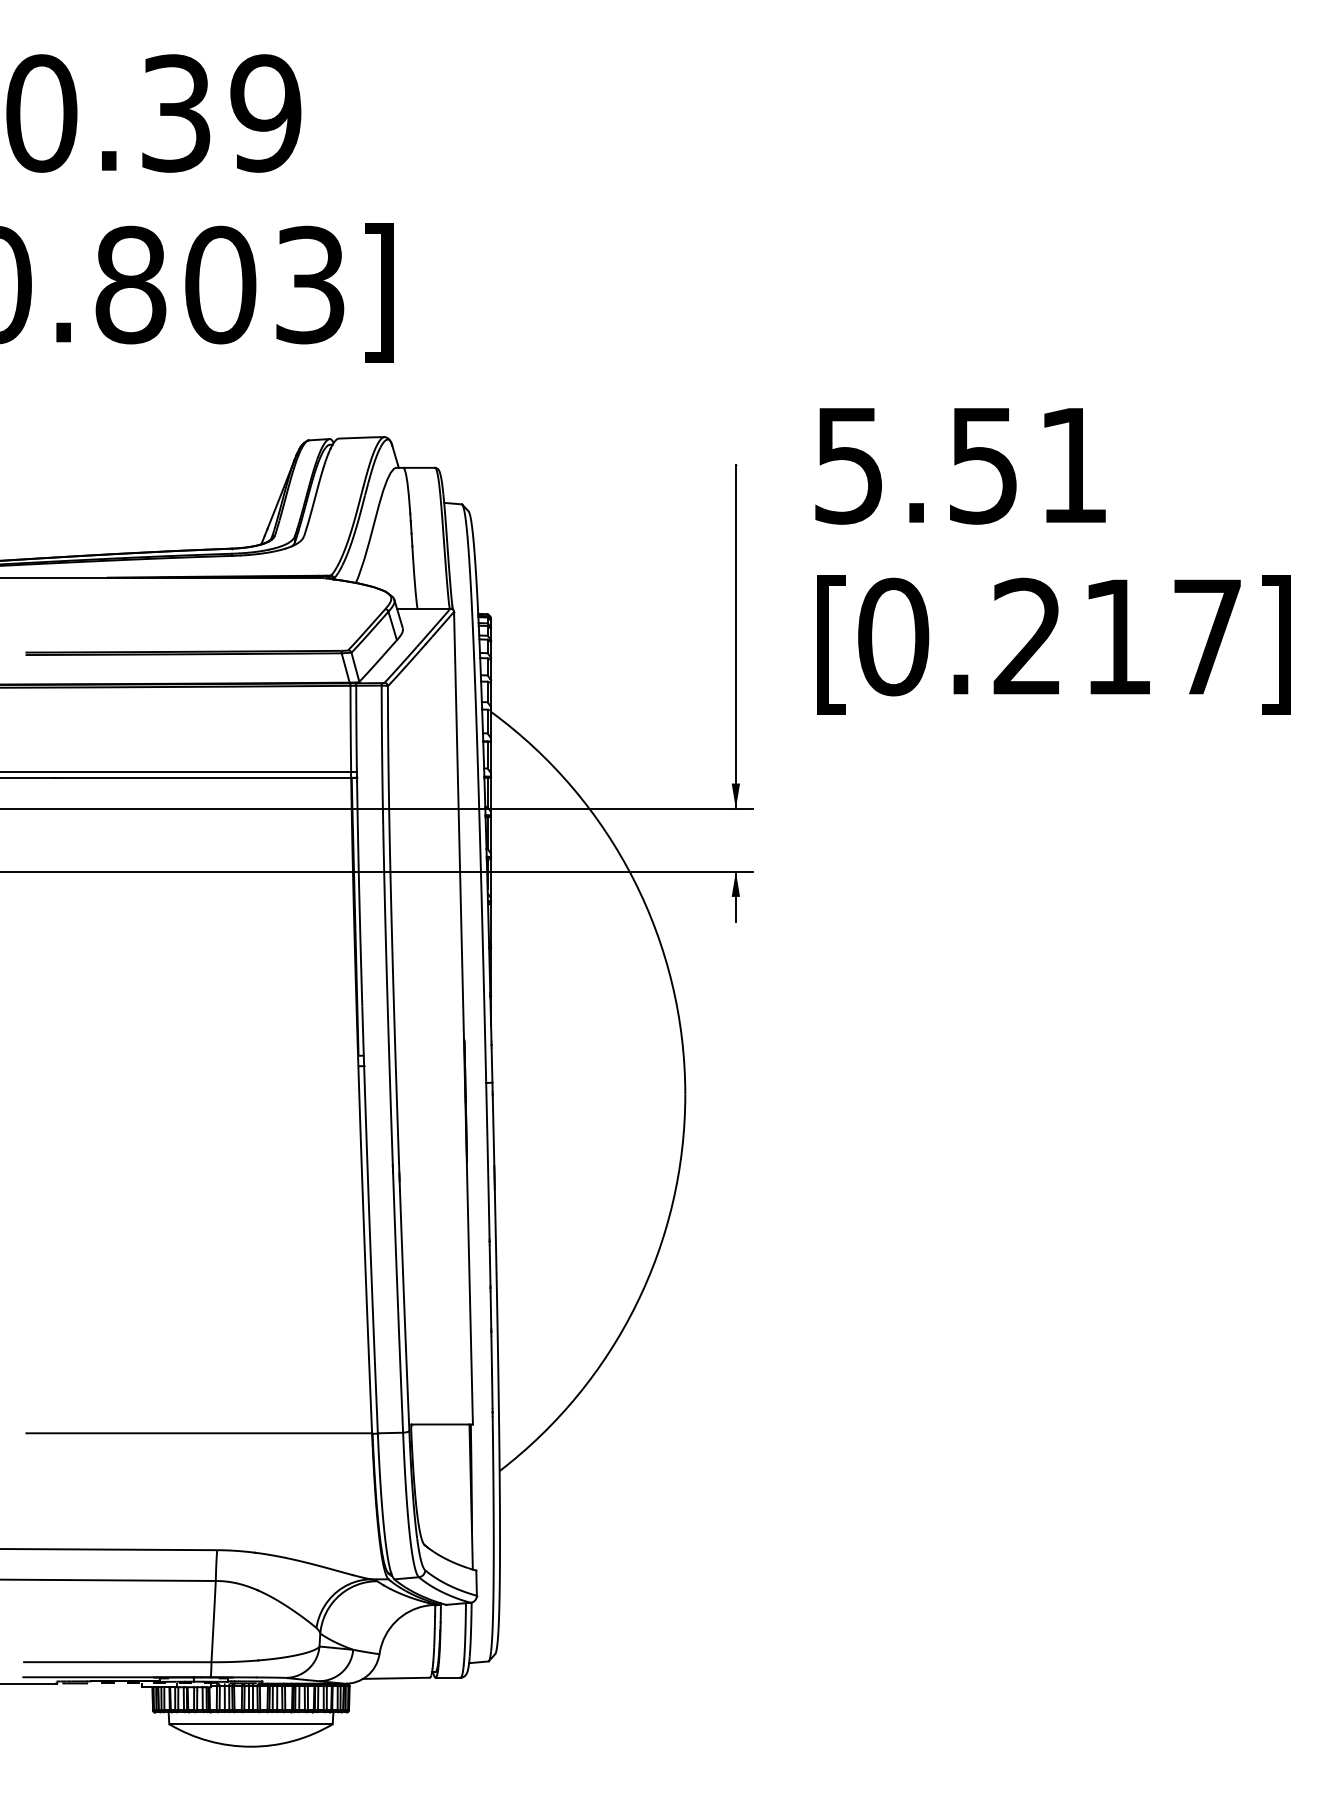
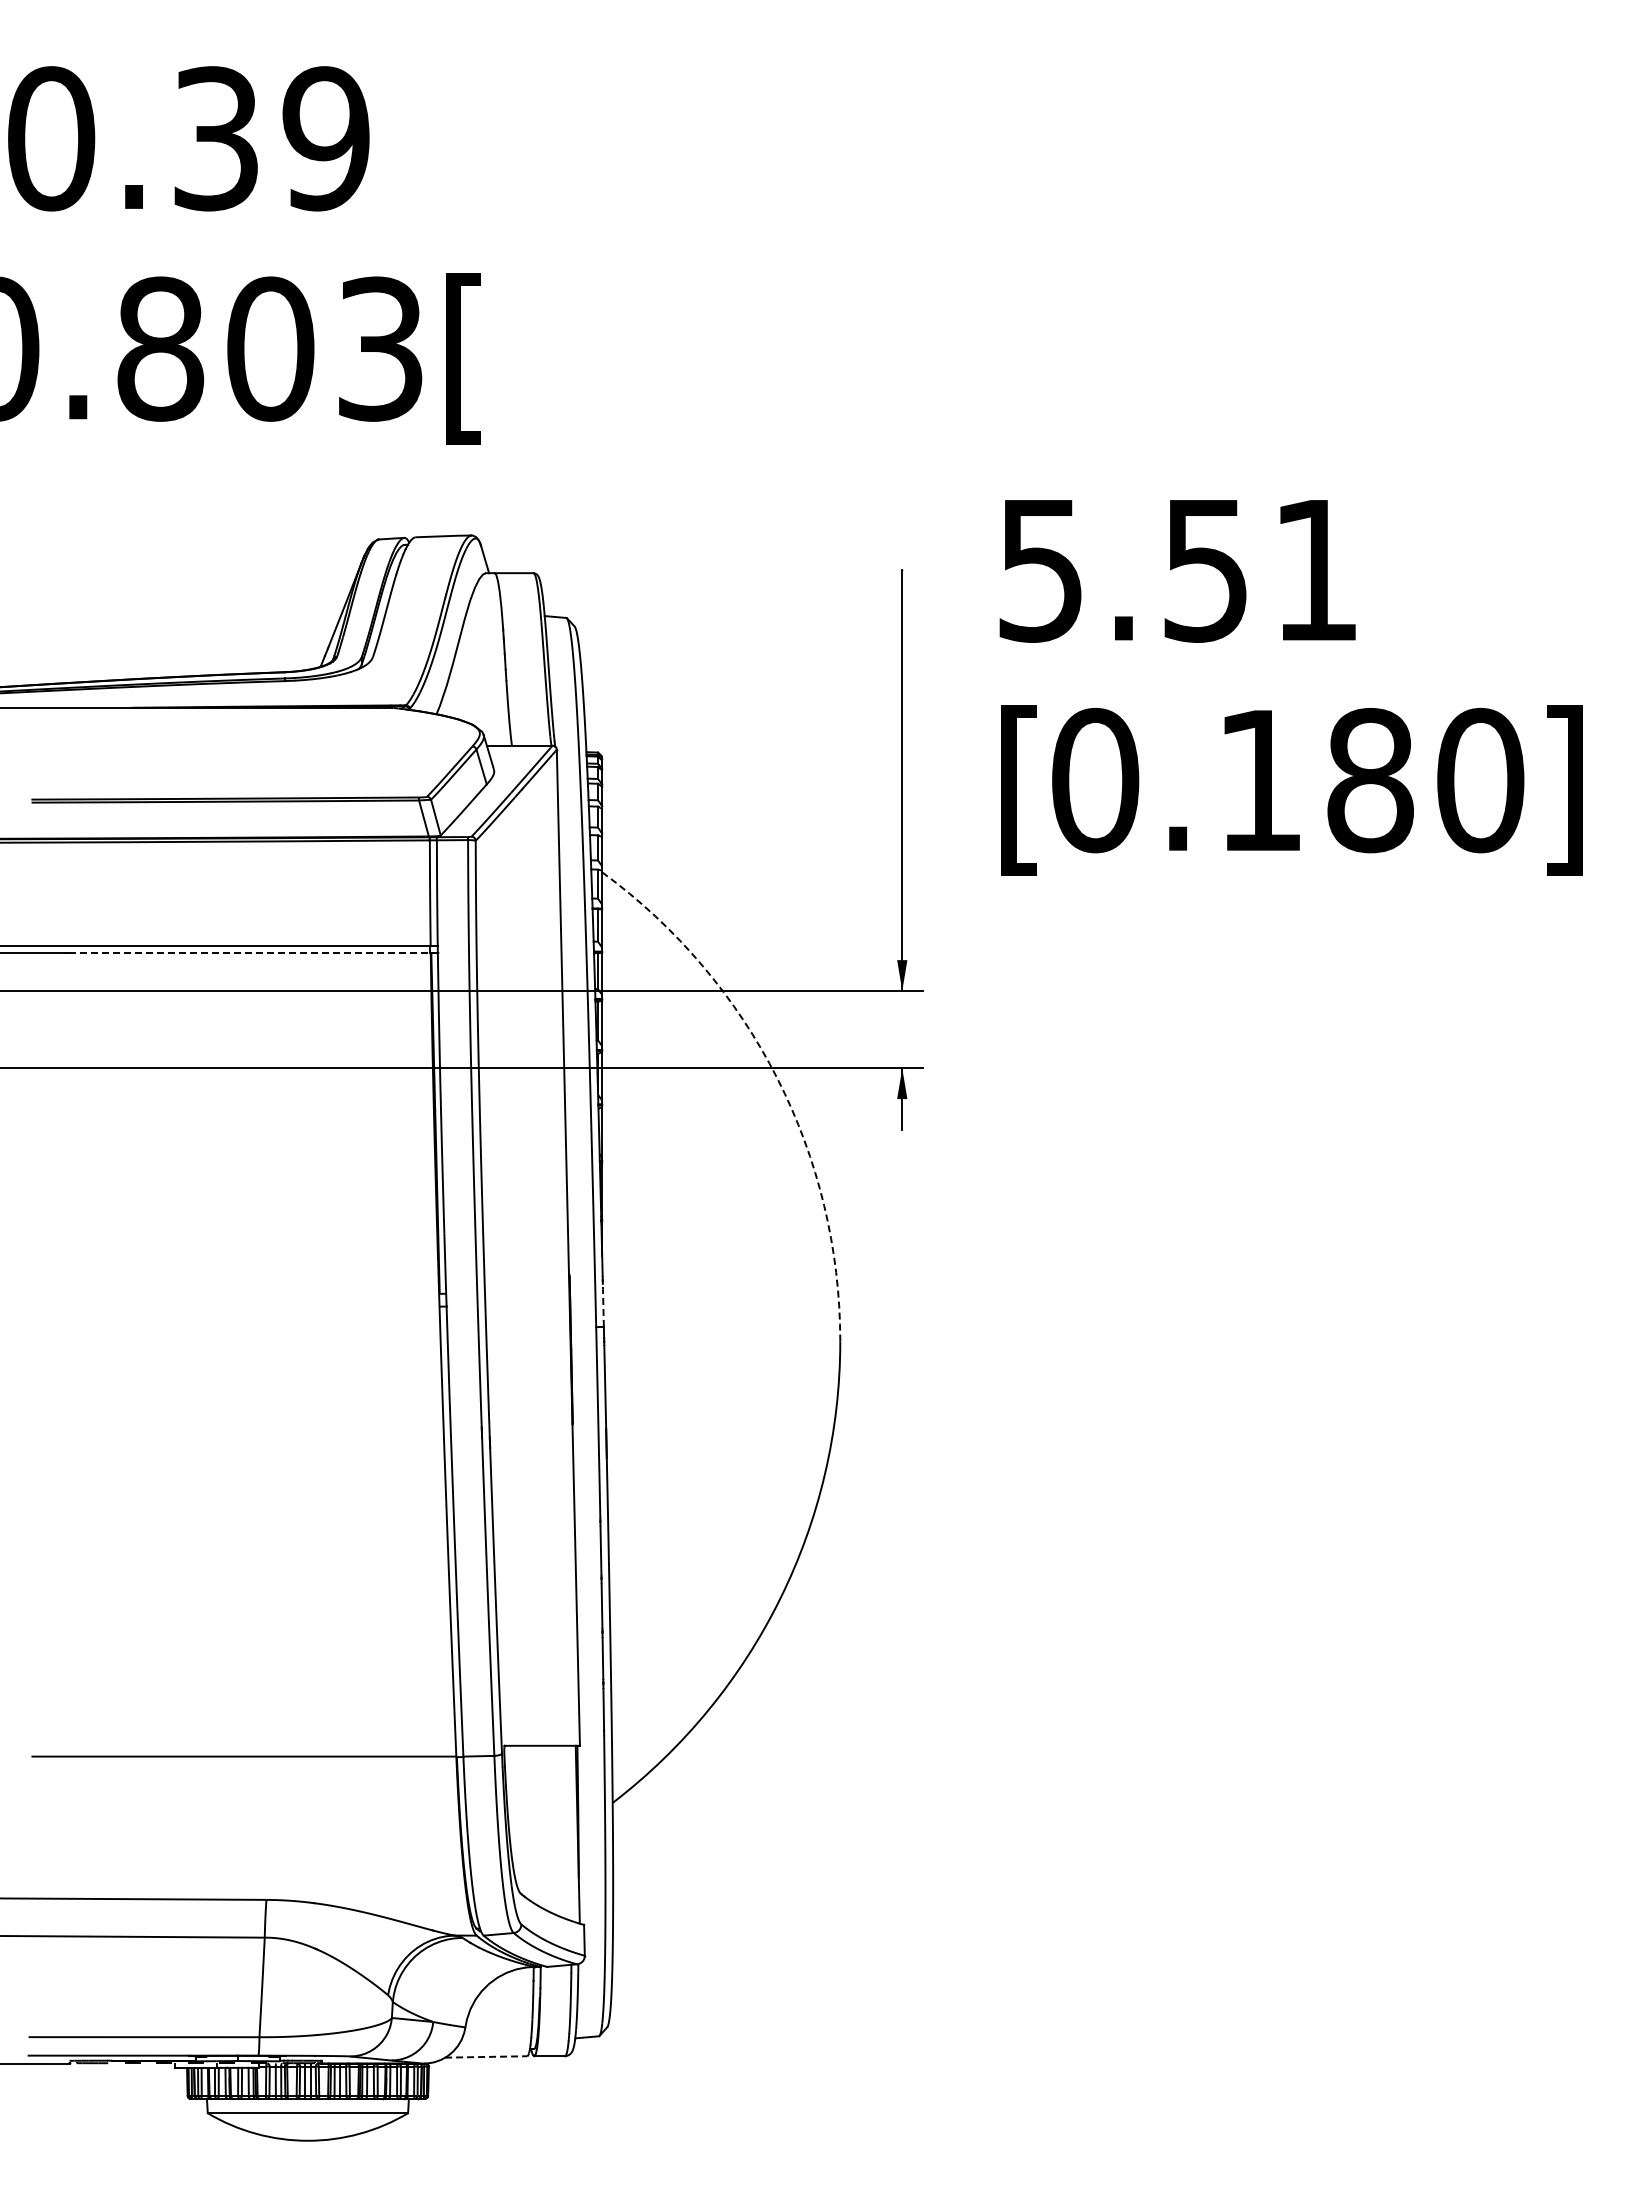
text: (378, 292) -> (464, 358), ] -> [
text: (1118, 636) -> (1371, 780), 0.217 -> 0.180
line: (203, 778) -> (249, 953), solid -> dashed
arc: (634, 880) -> (777, 1078), solid -> dashed
line: (492, 1064) -> (603, 1304), solid -> dashed
line: (396, 1677) -> (486, 2056), solid -> dashed

